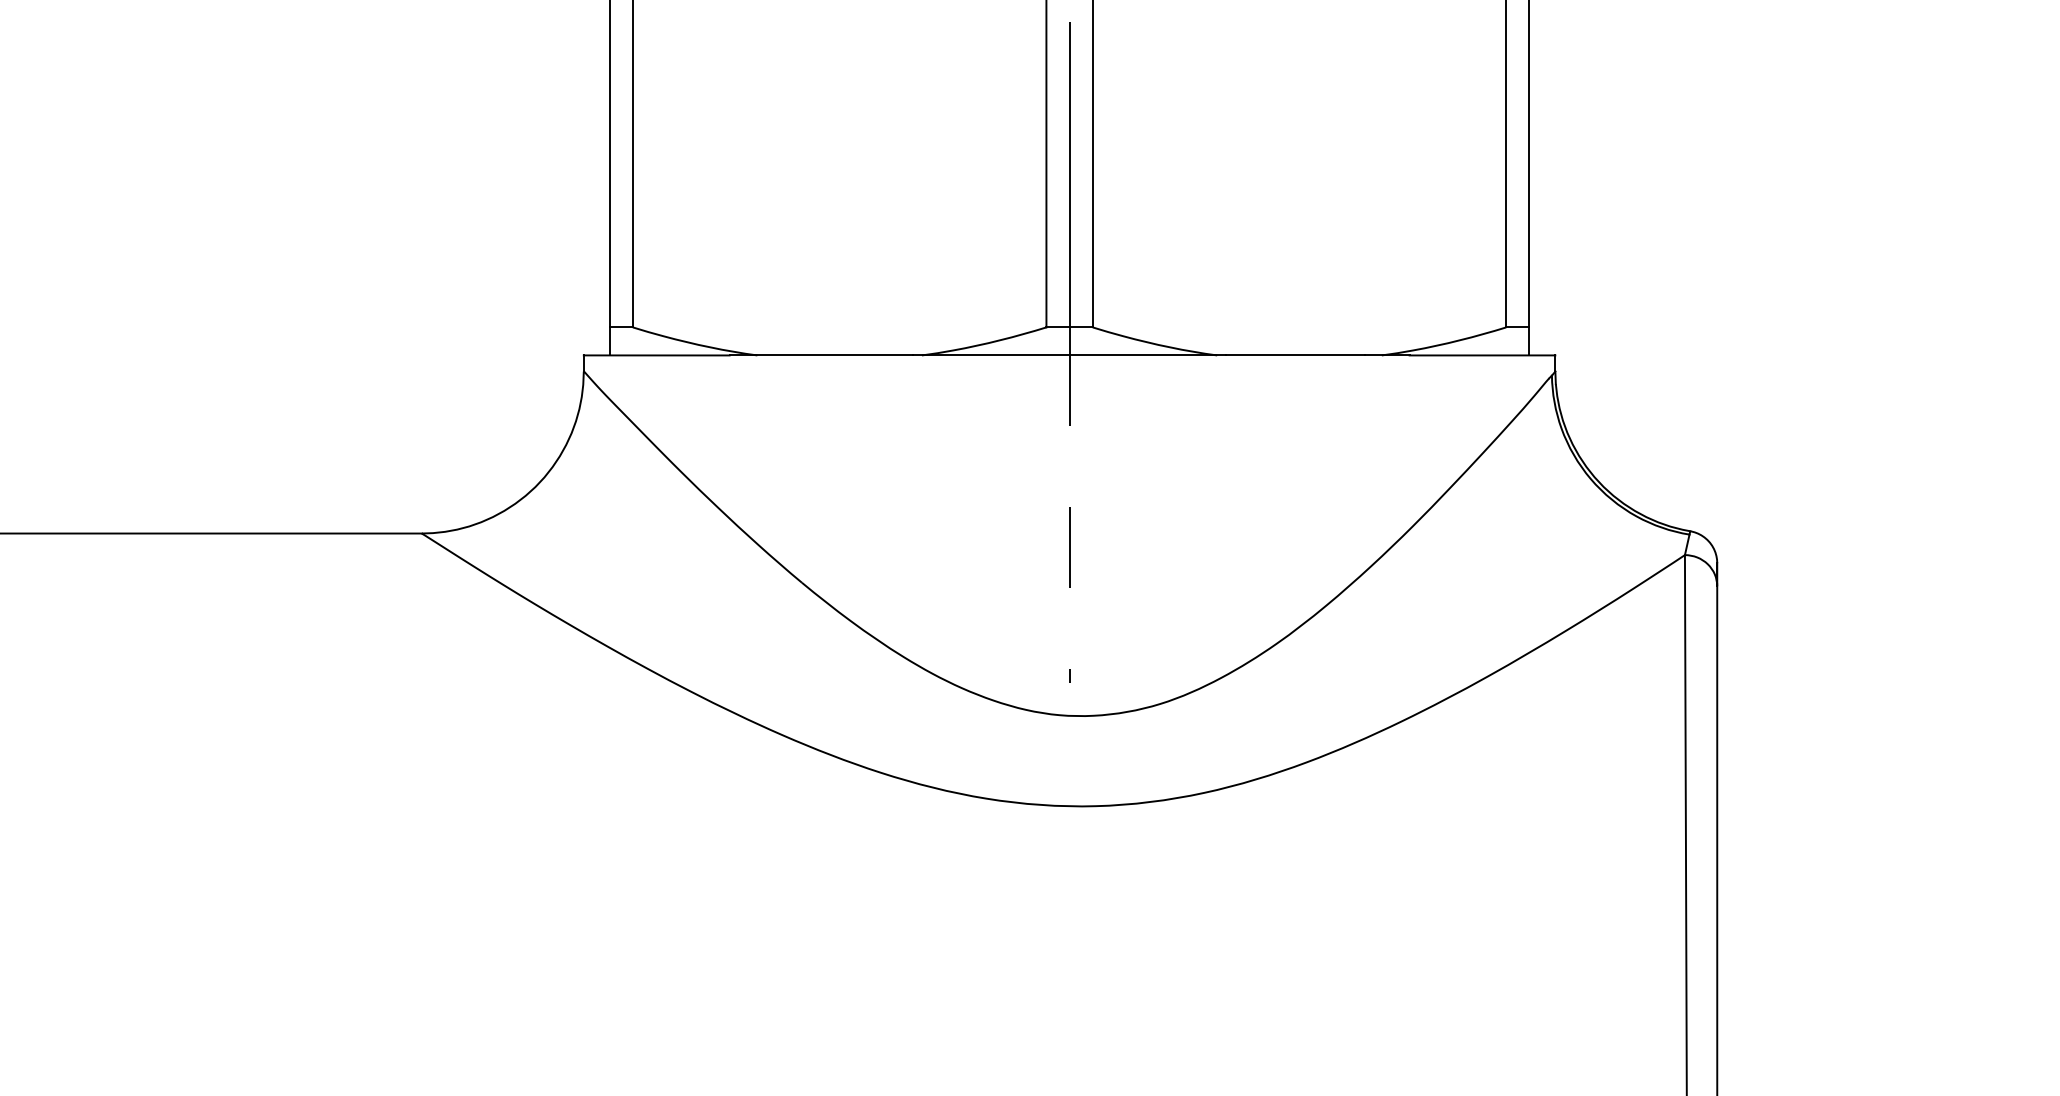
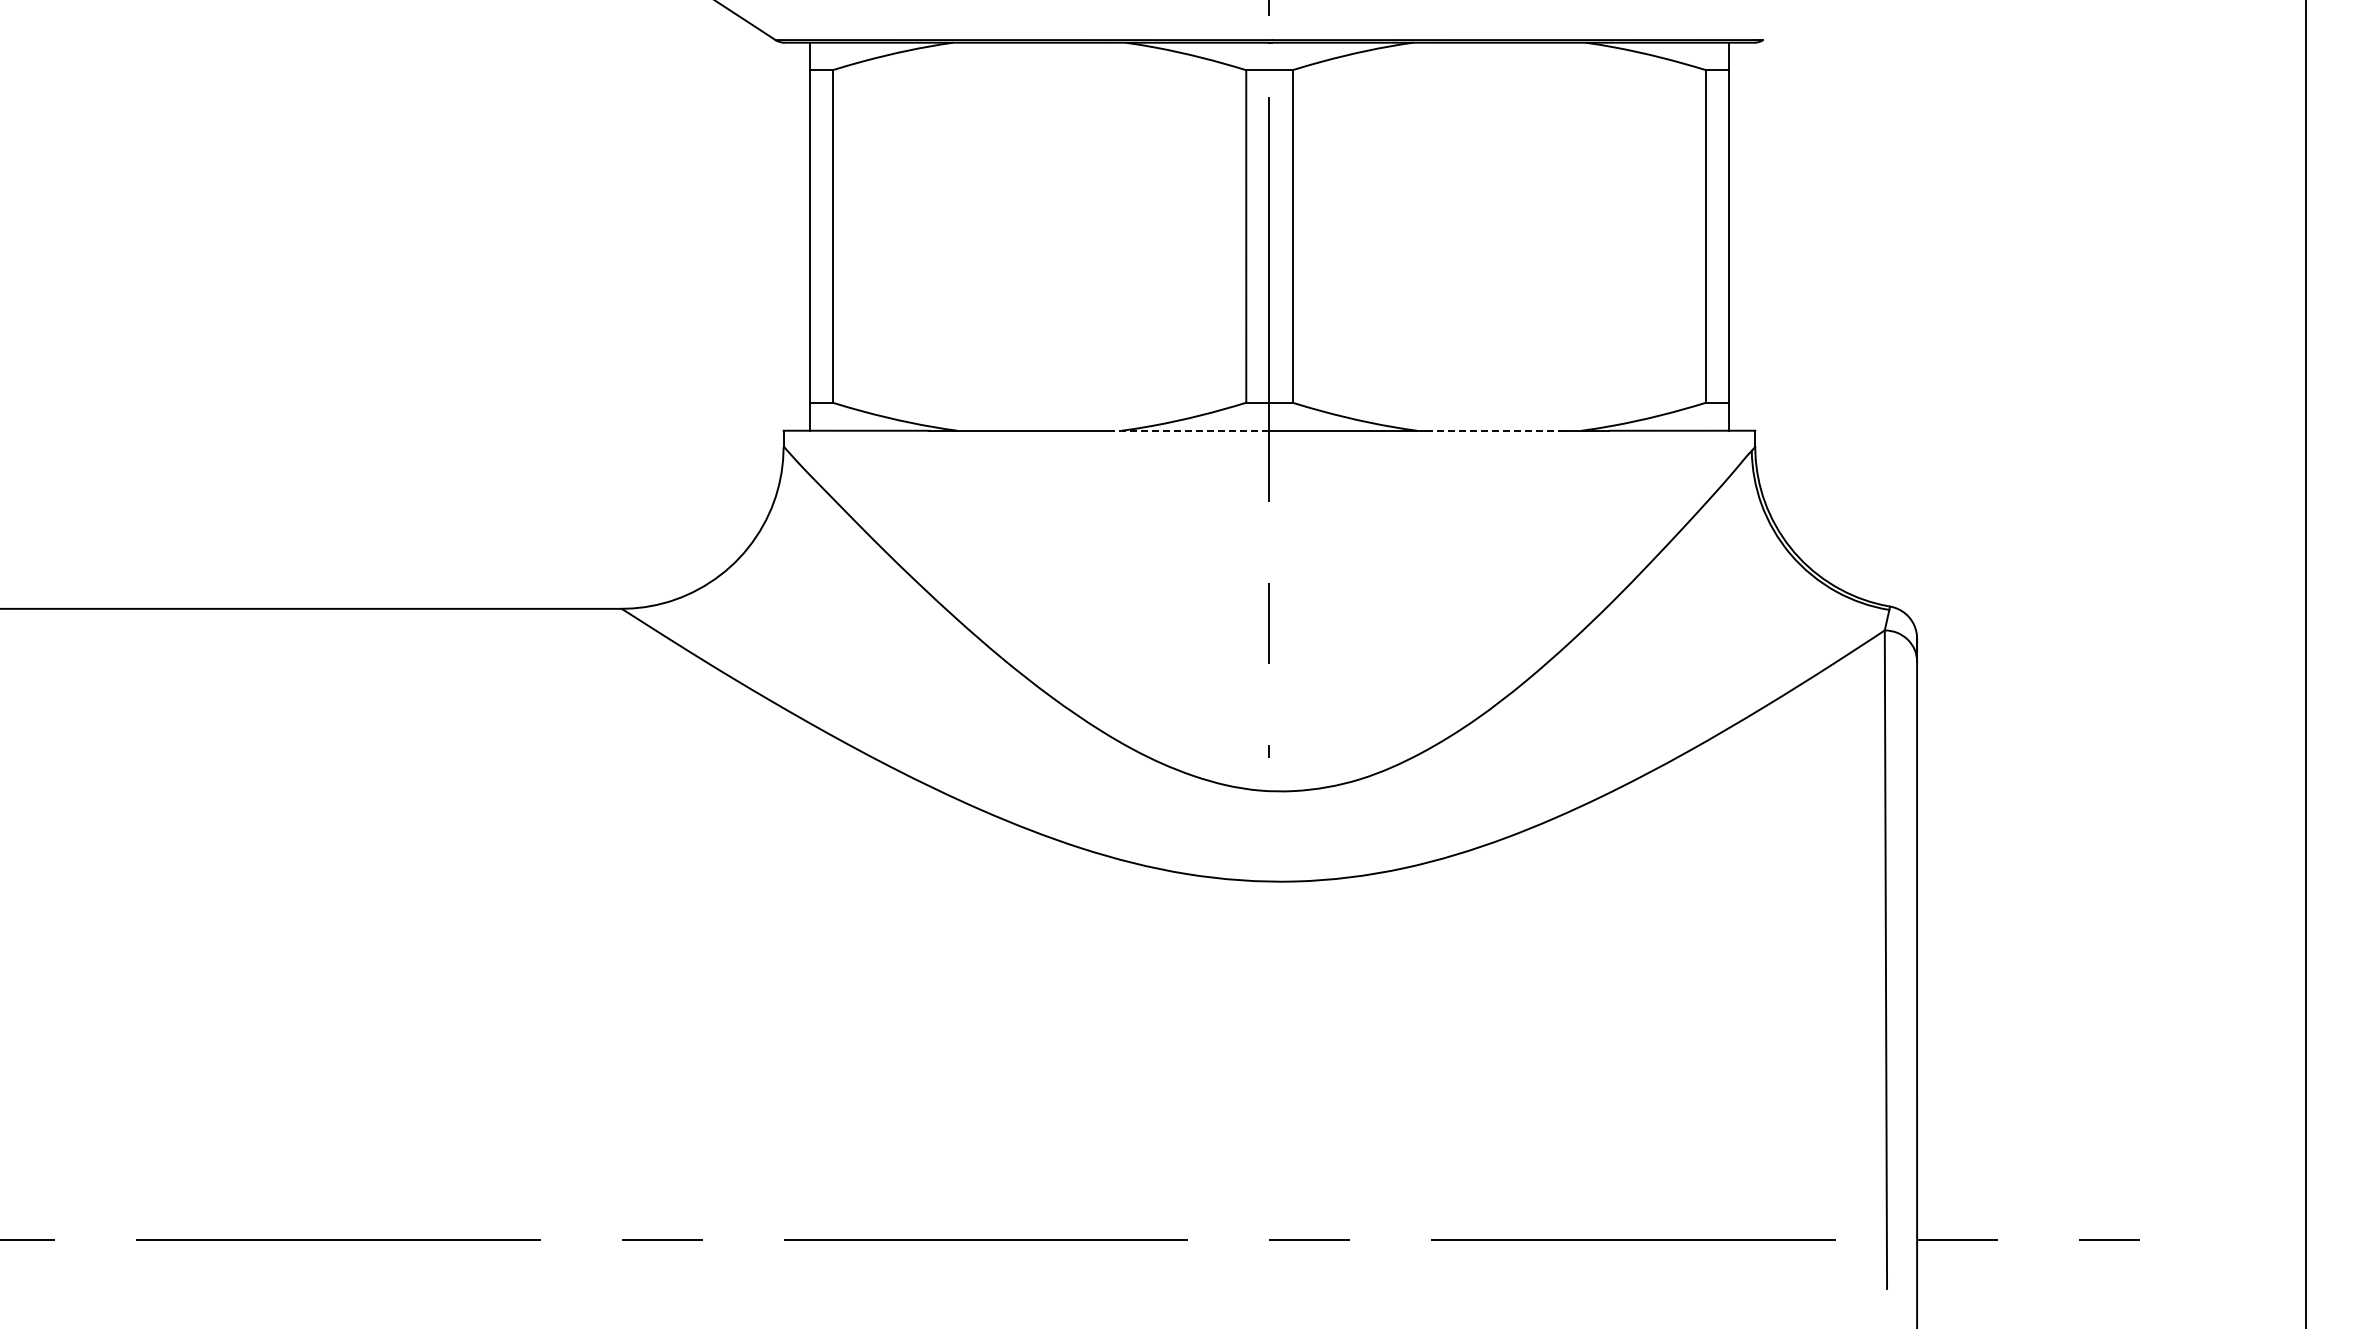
line: (990, 355) -> (1190, 430), solid -> dashed
line: (1295, 355) -> (1495, 430), solid -> dashed

